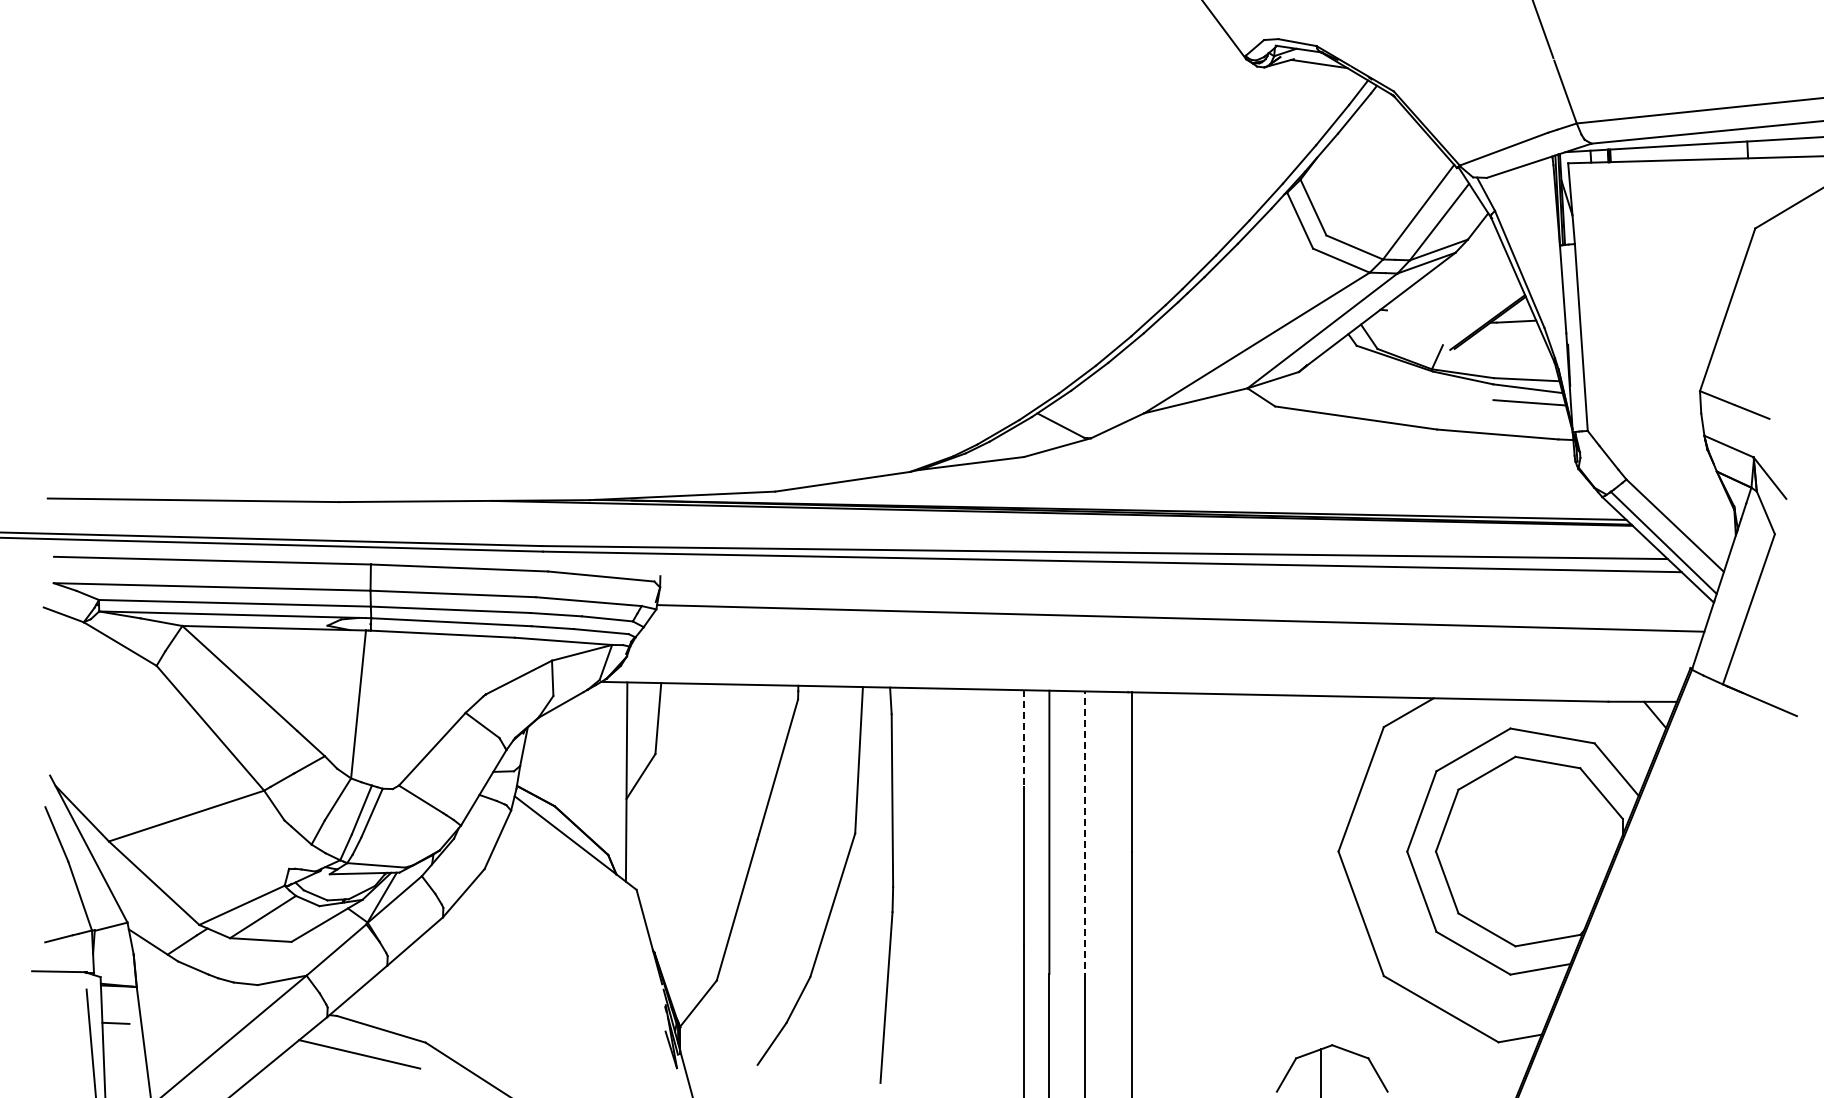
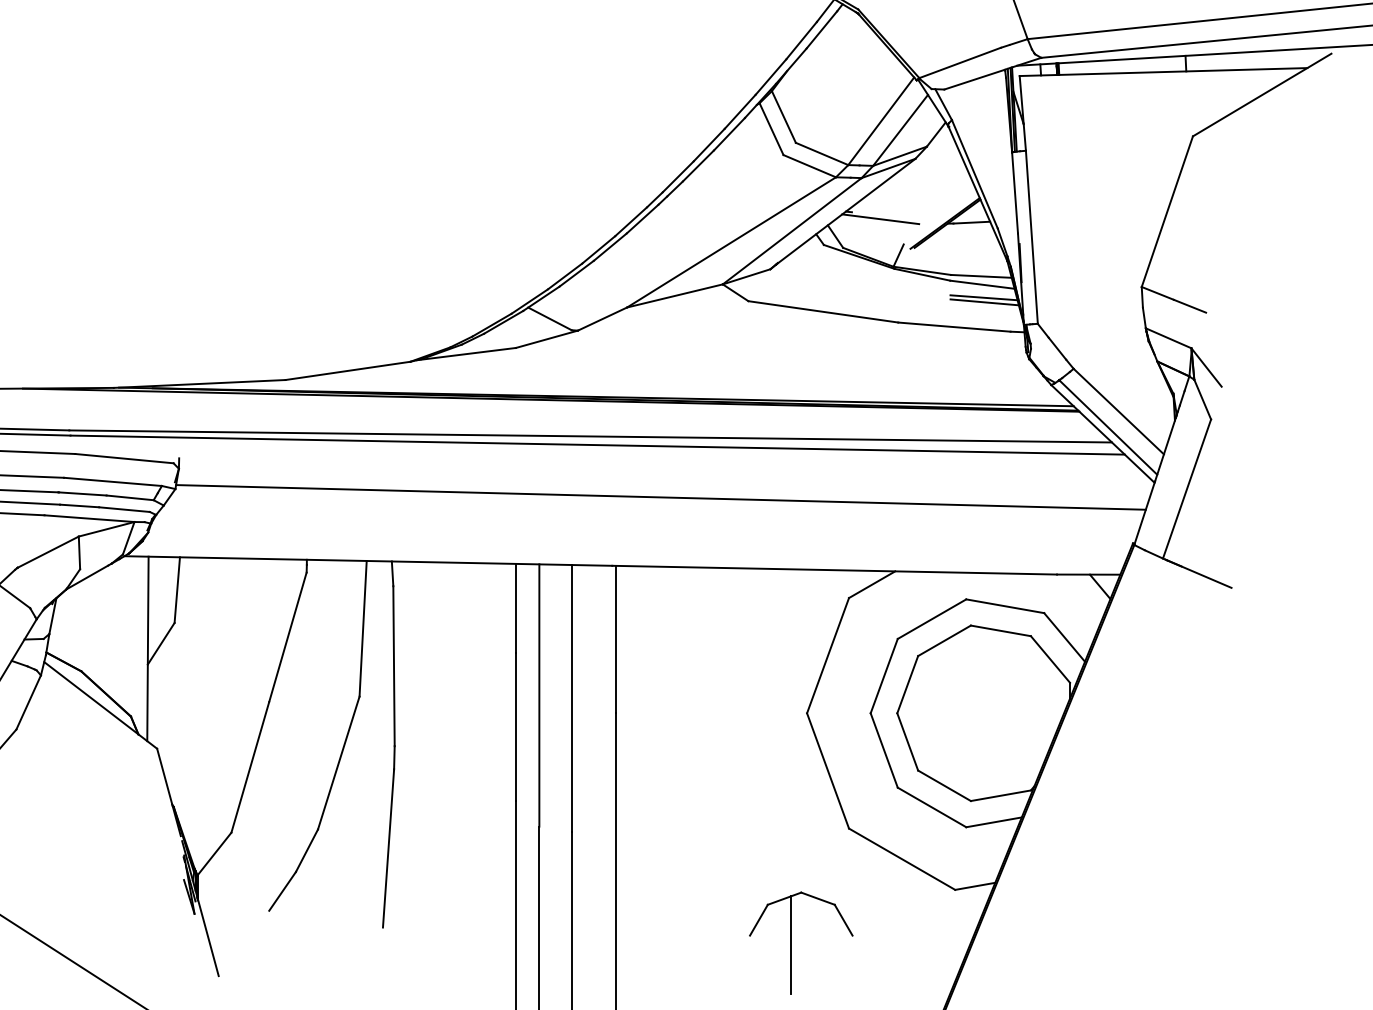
line: (1417, 317) -> (880, 218), added
line: (1530, 407) -> (984, 302), added
line: (1024, 738) -> (516, 608), dashed -> solid
line: (1085, 835) -> (572, 698), dashed -> solid

